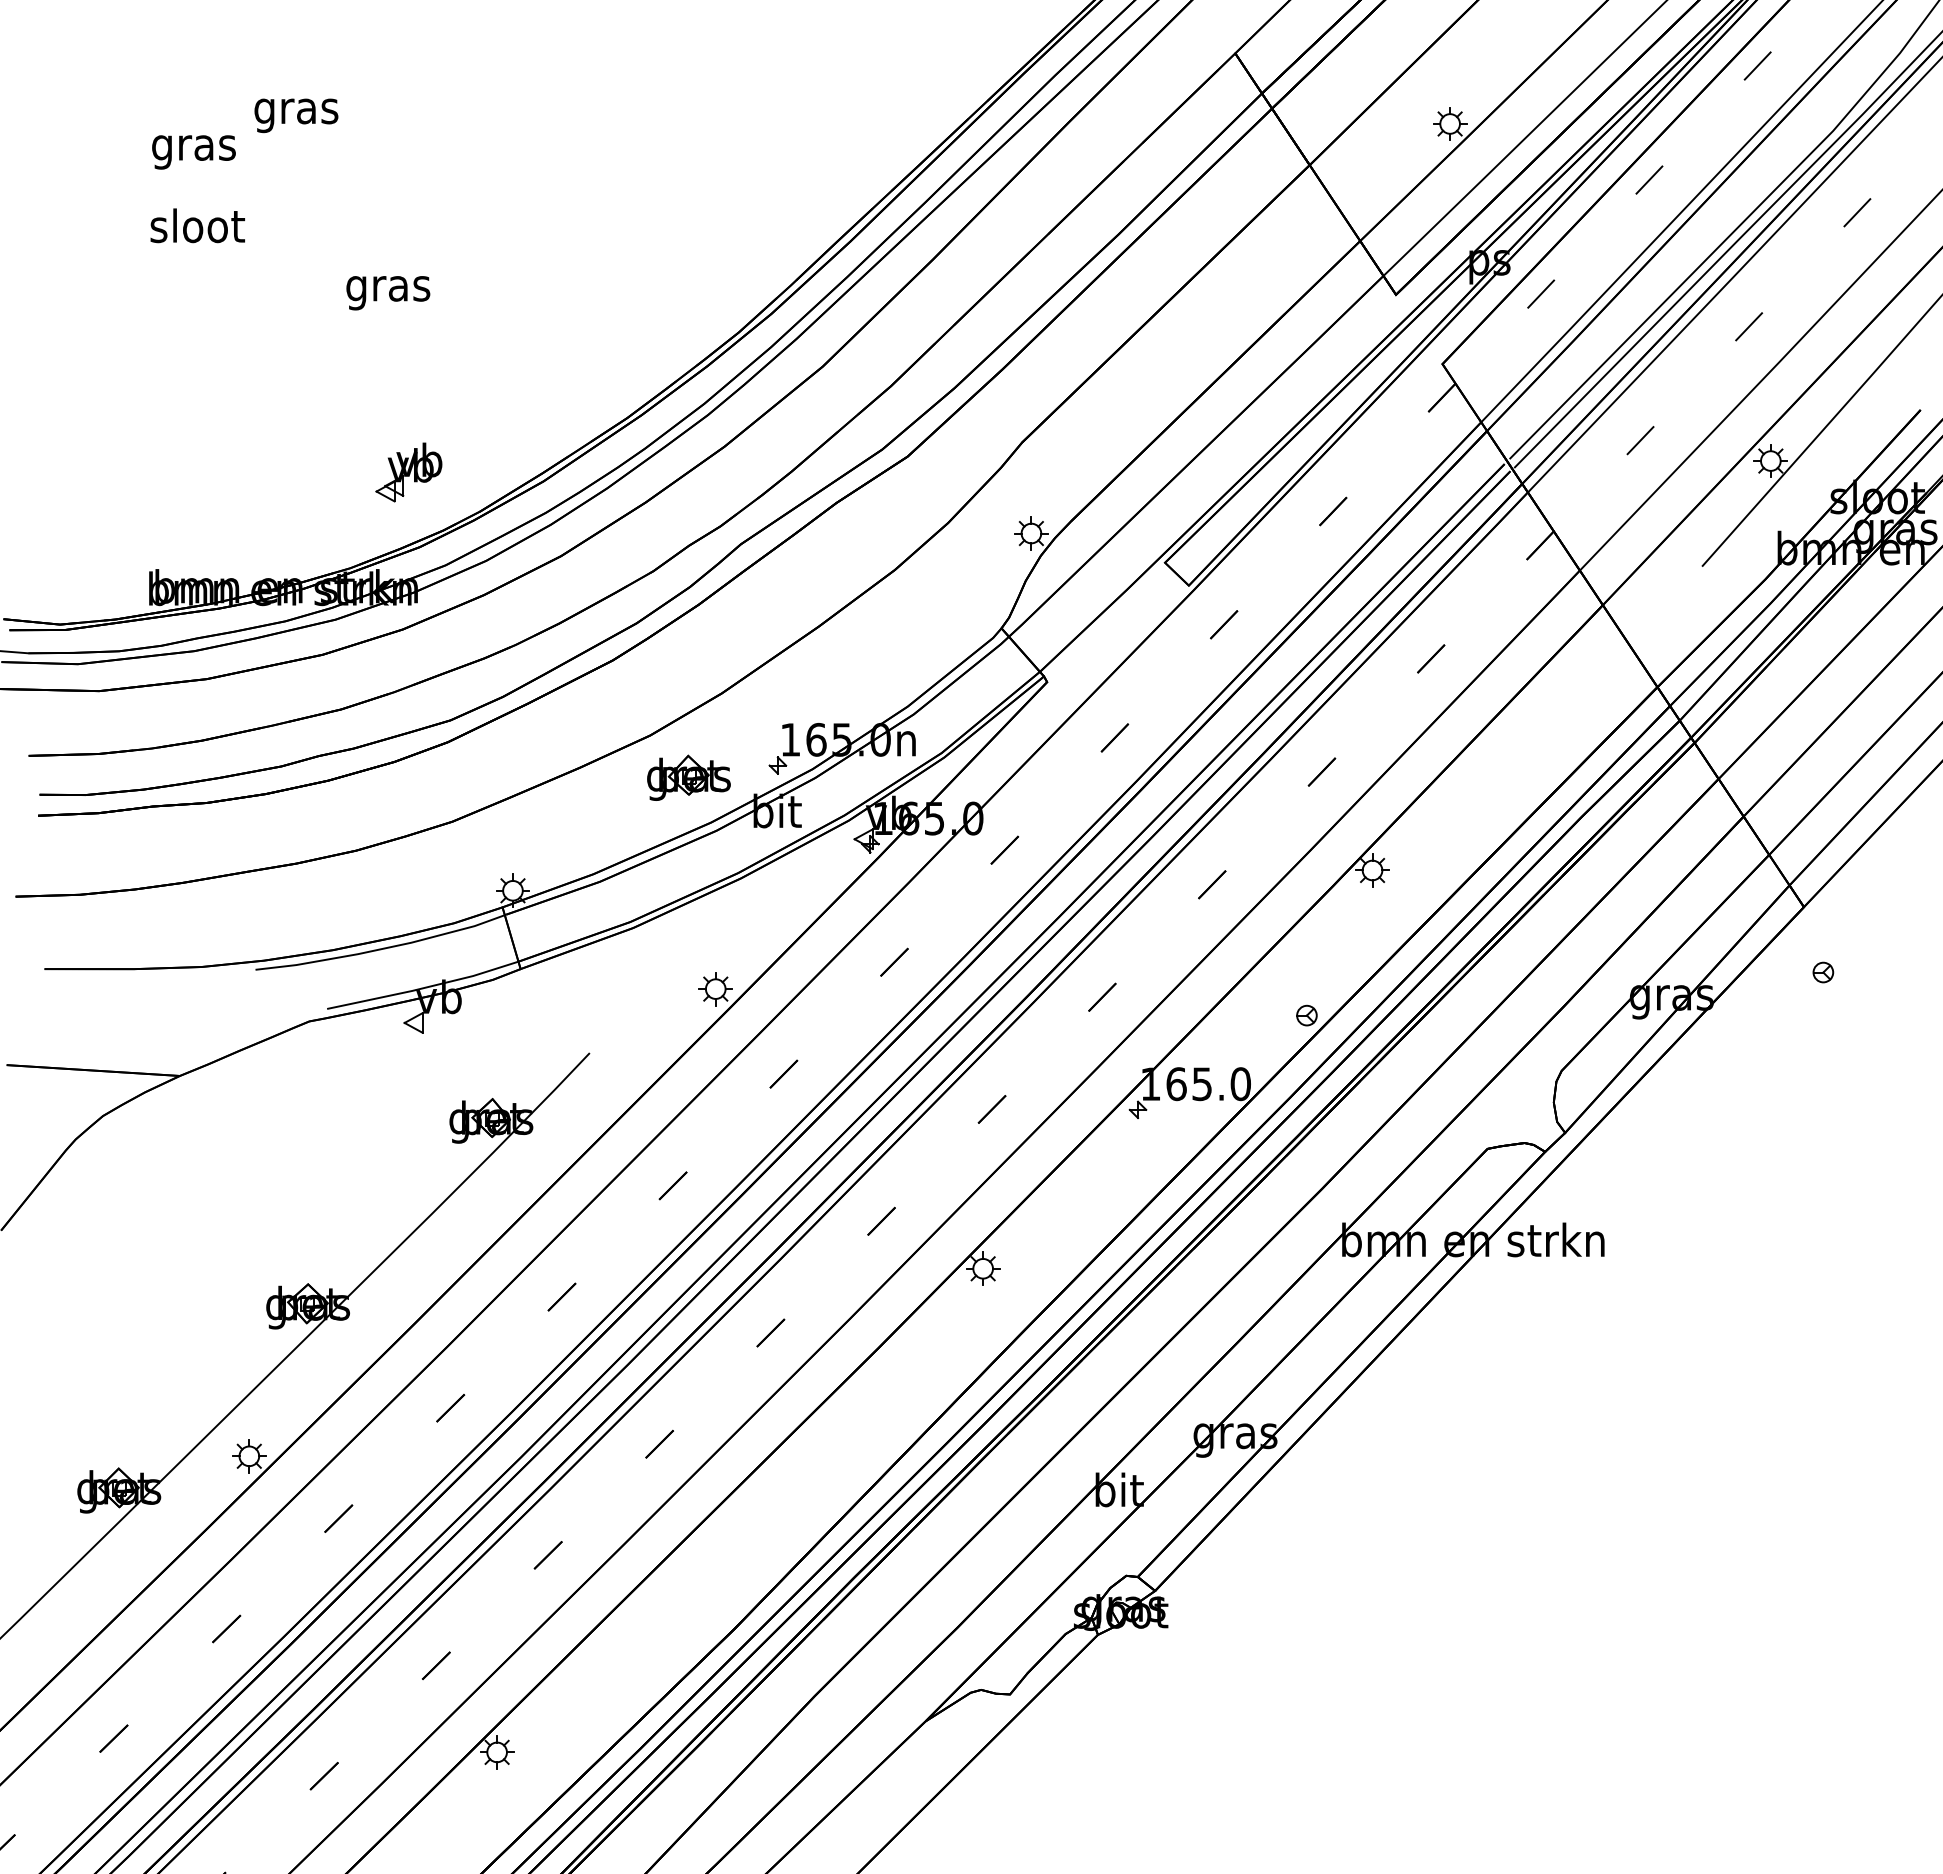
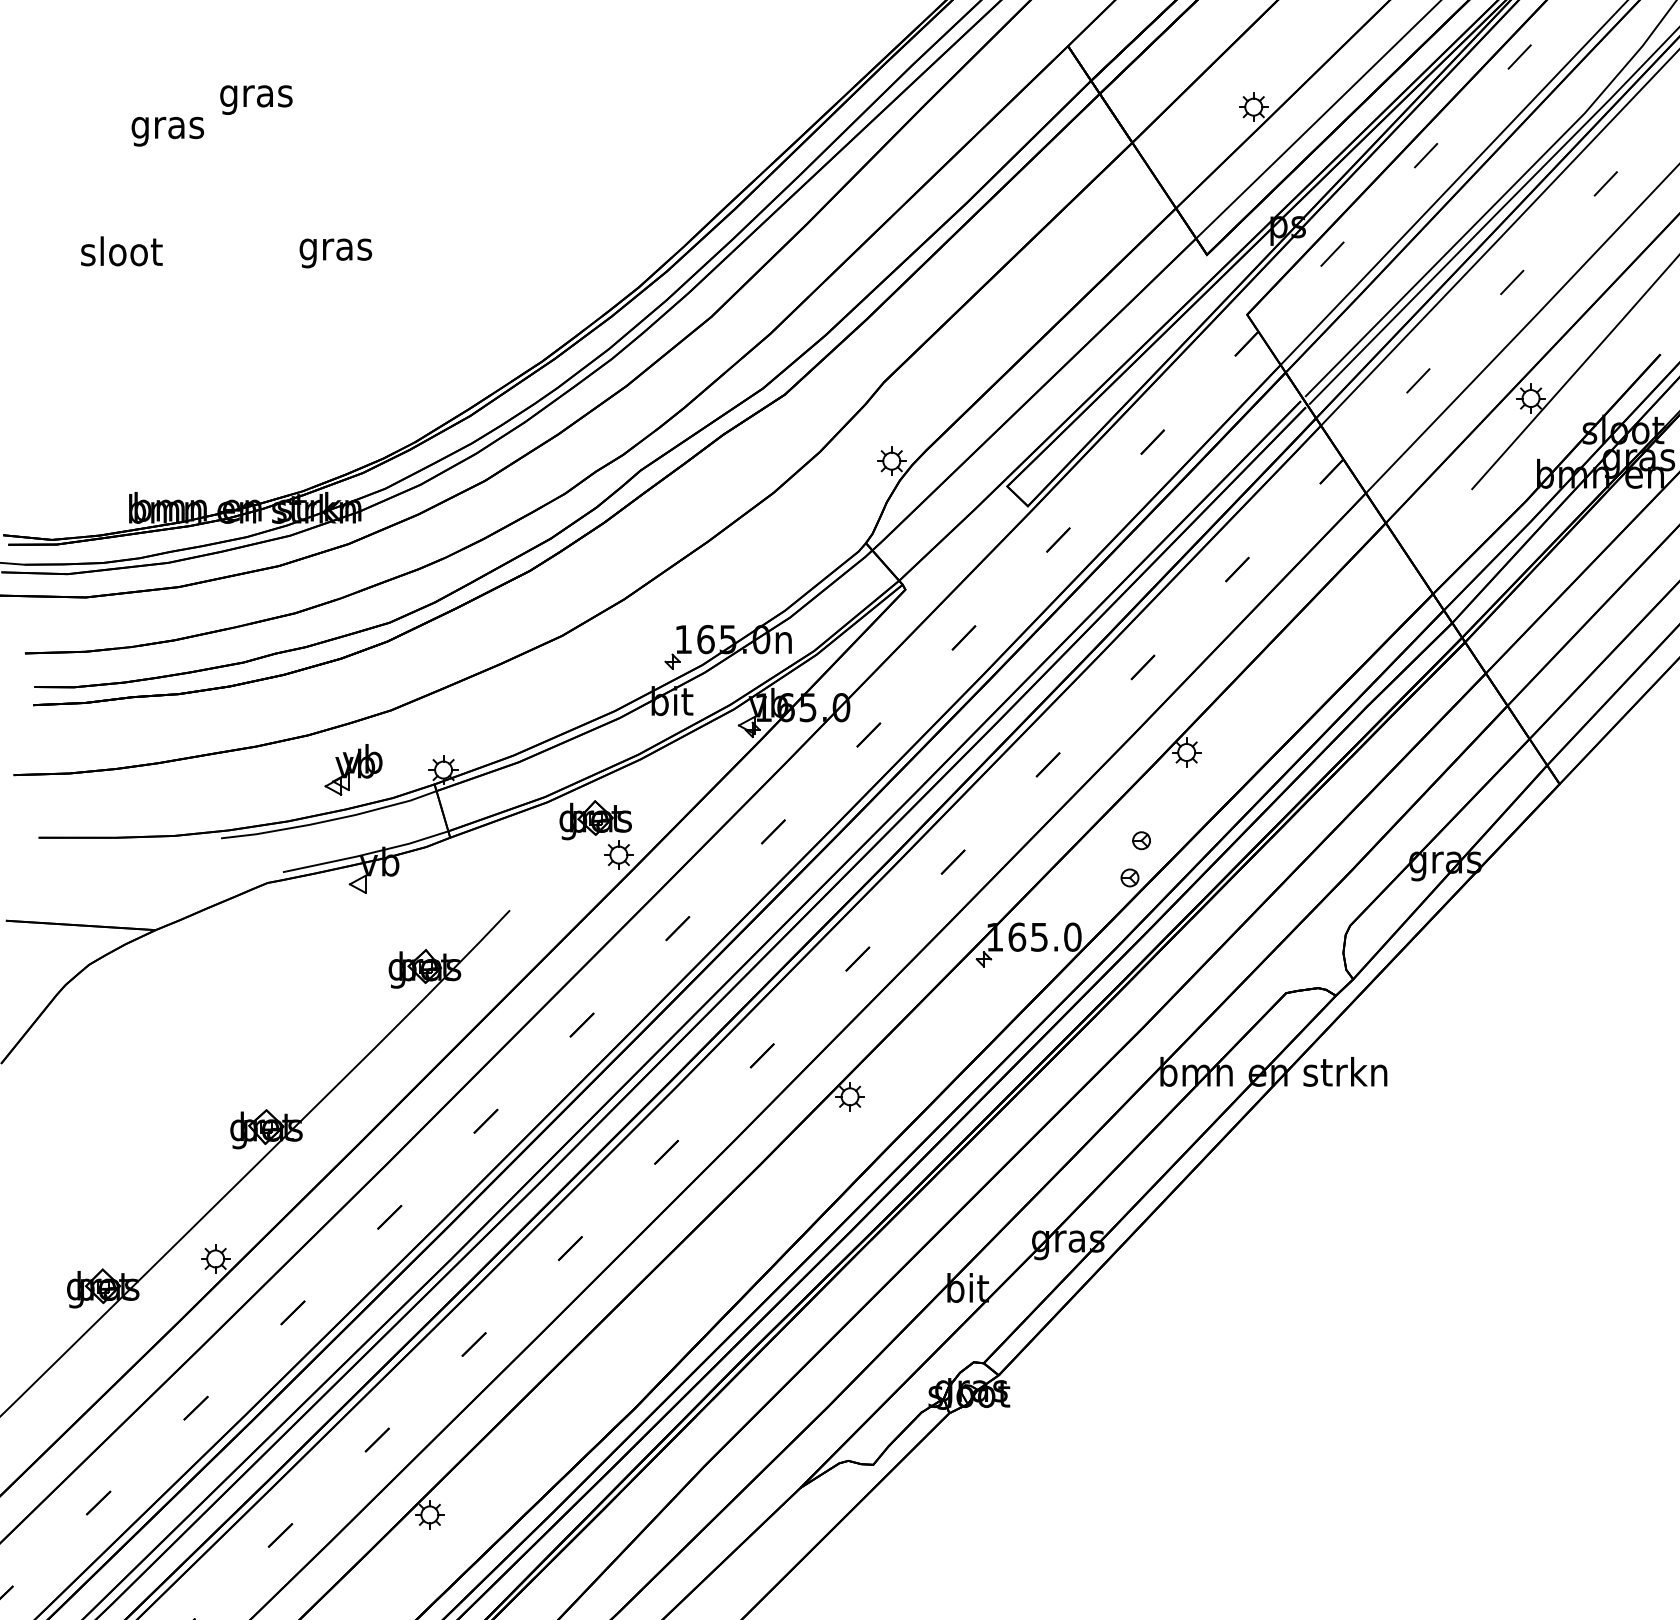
text: (197, 225) -> (121, 251), moved
part: (408, 472) -> (353, 769), moved
part: (688, 777) -> (595, 819), moved
part: (1823, 972) -> (1141, 840), moved

